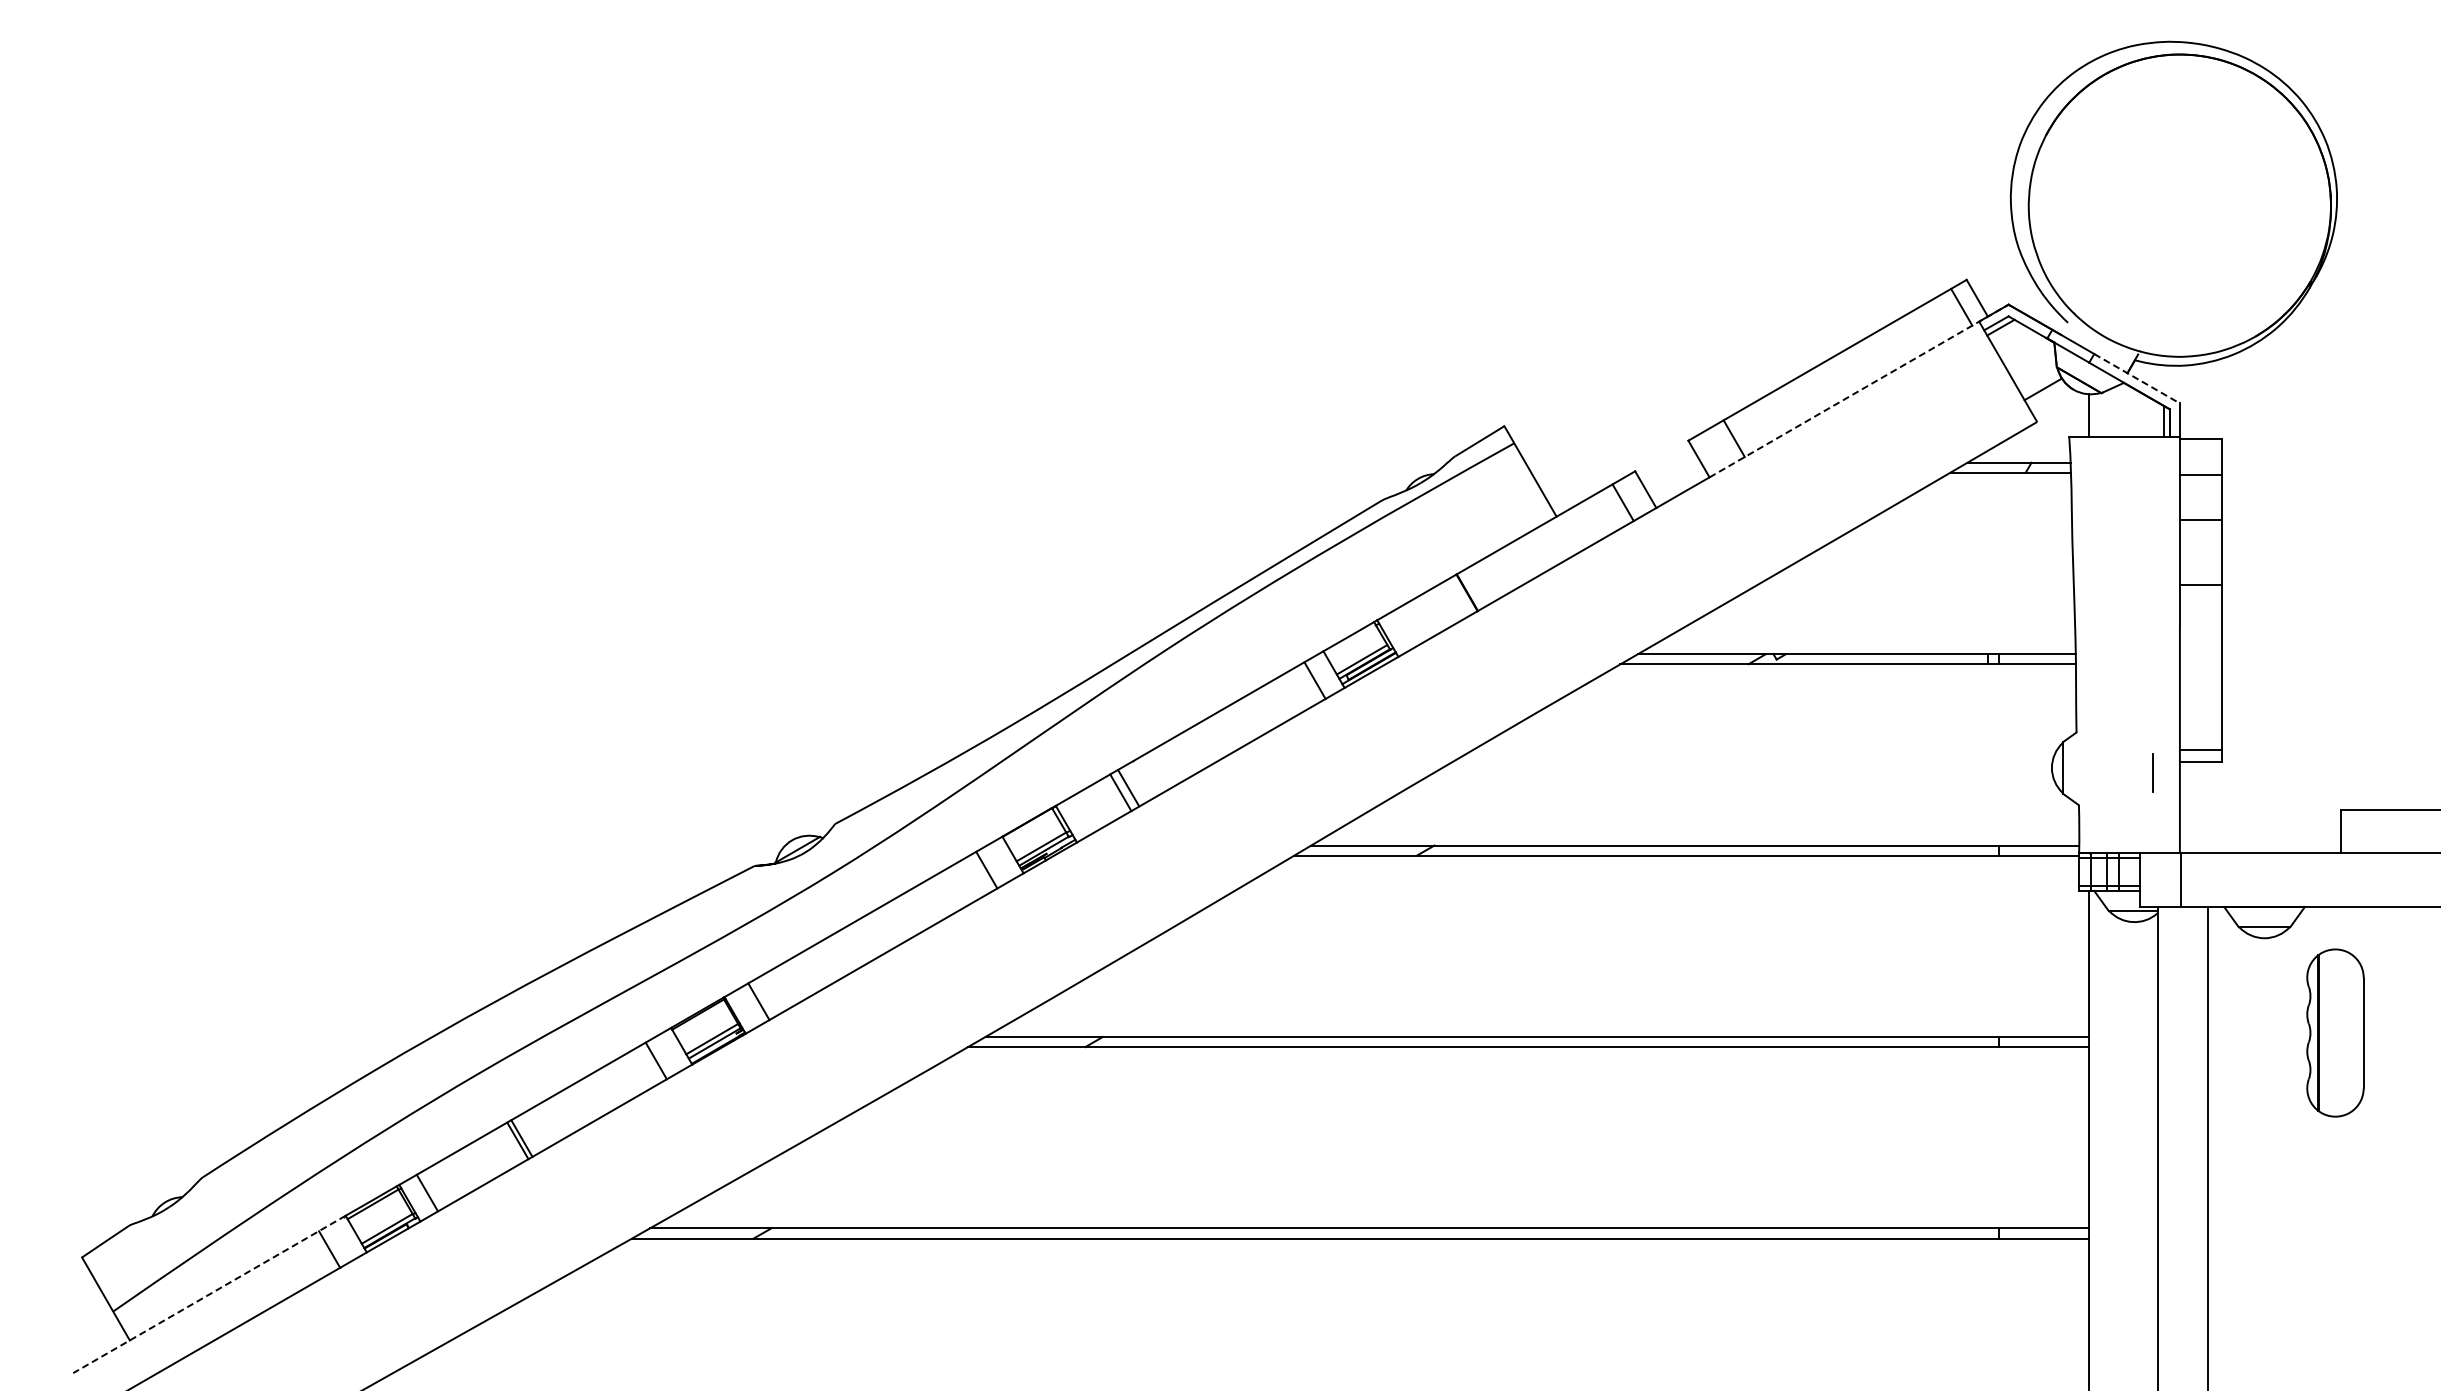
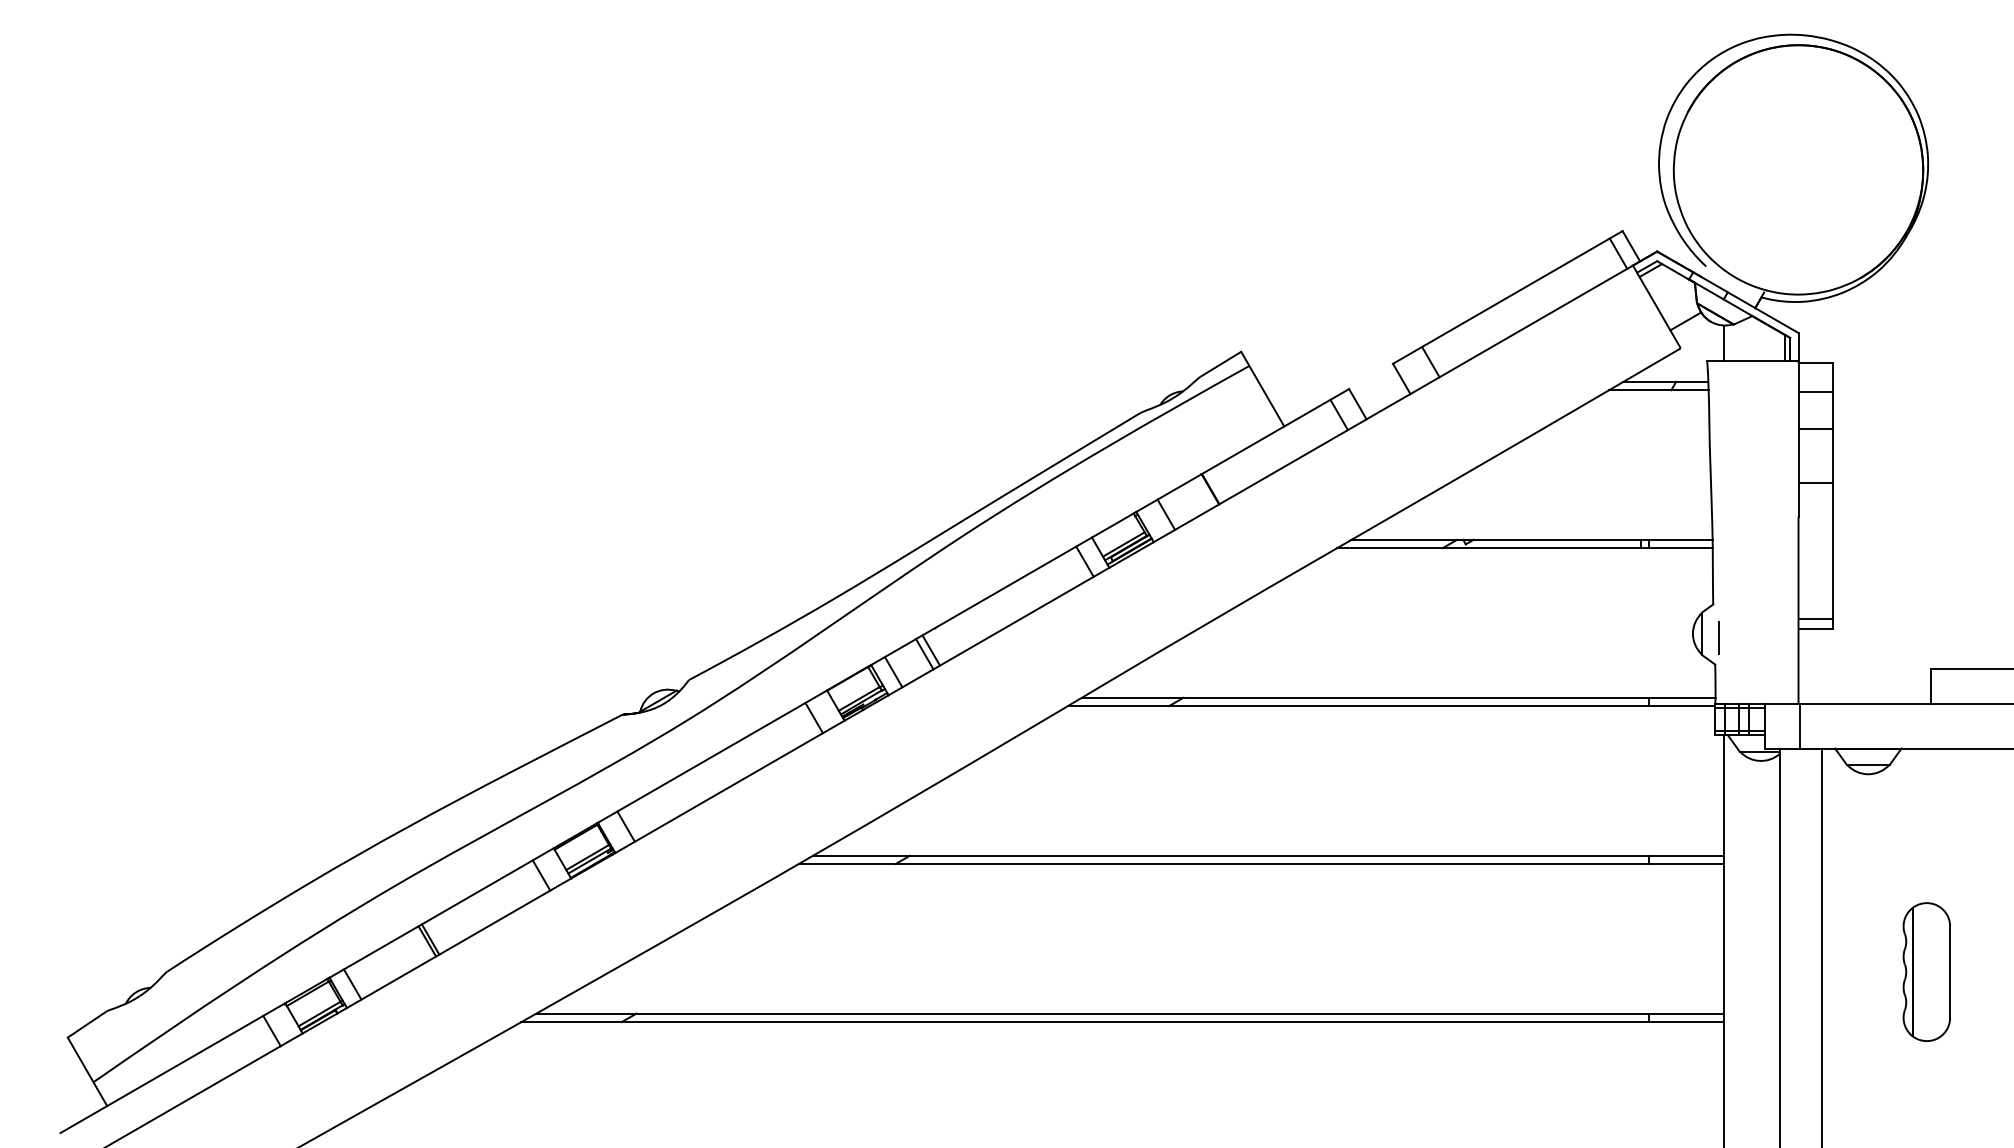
line: (2137, 378) -> (1763, 312), dashed -> solid
line: (1859, 391) -> (1534, 323), dashed -> solid
line: (1413, 623) -> (1166, 514), added
line: (2152, 772) -> (1718, 637), moved
line: (1082, 814) -> (893, 672), added
part: (2335, 1032) -> (1926, 971), moved
line: (209, 1294) -> (172, 1068), dashed -> solid

